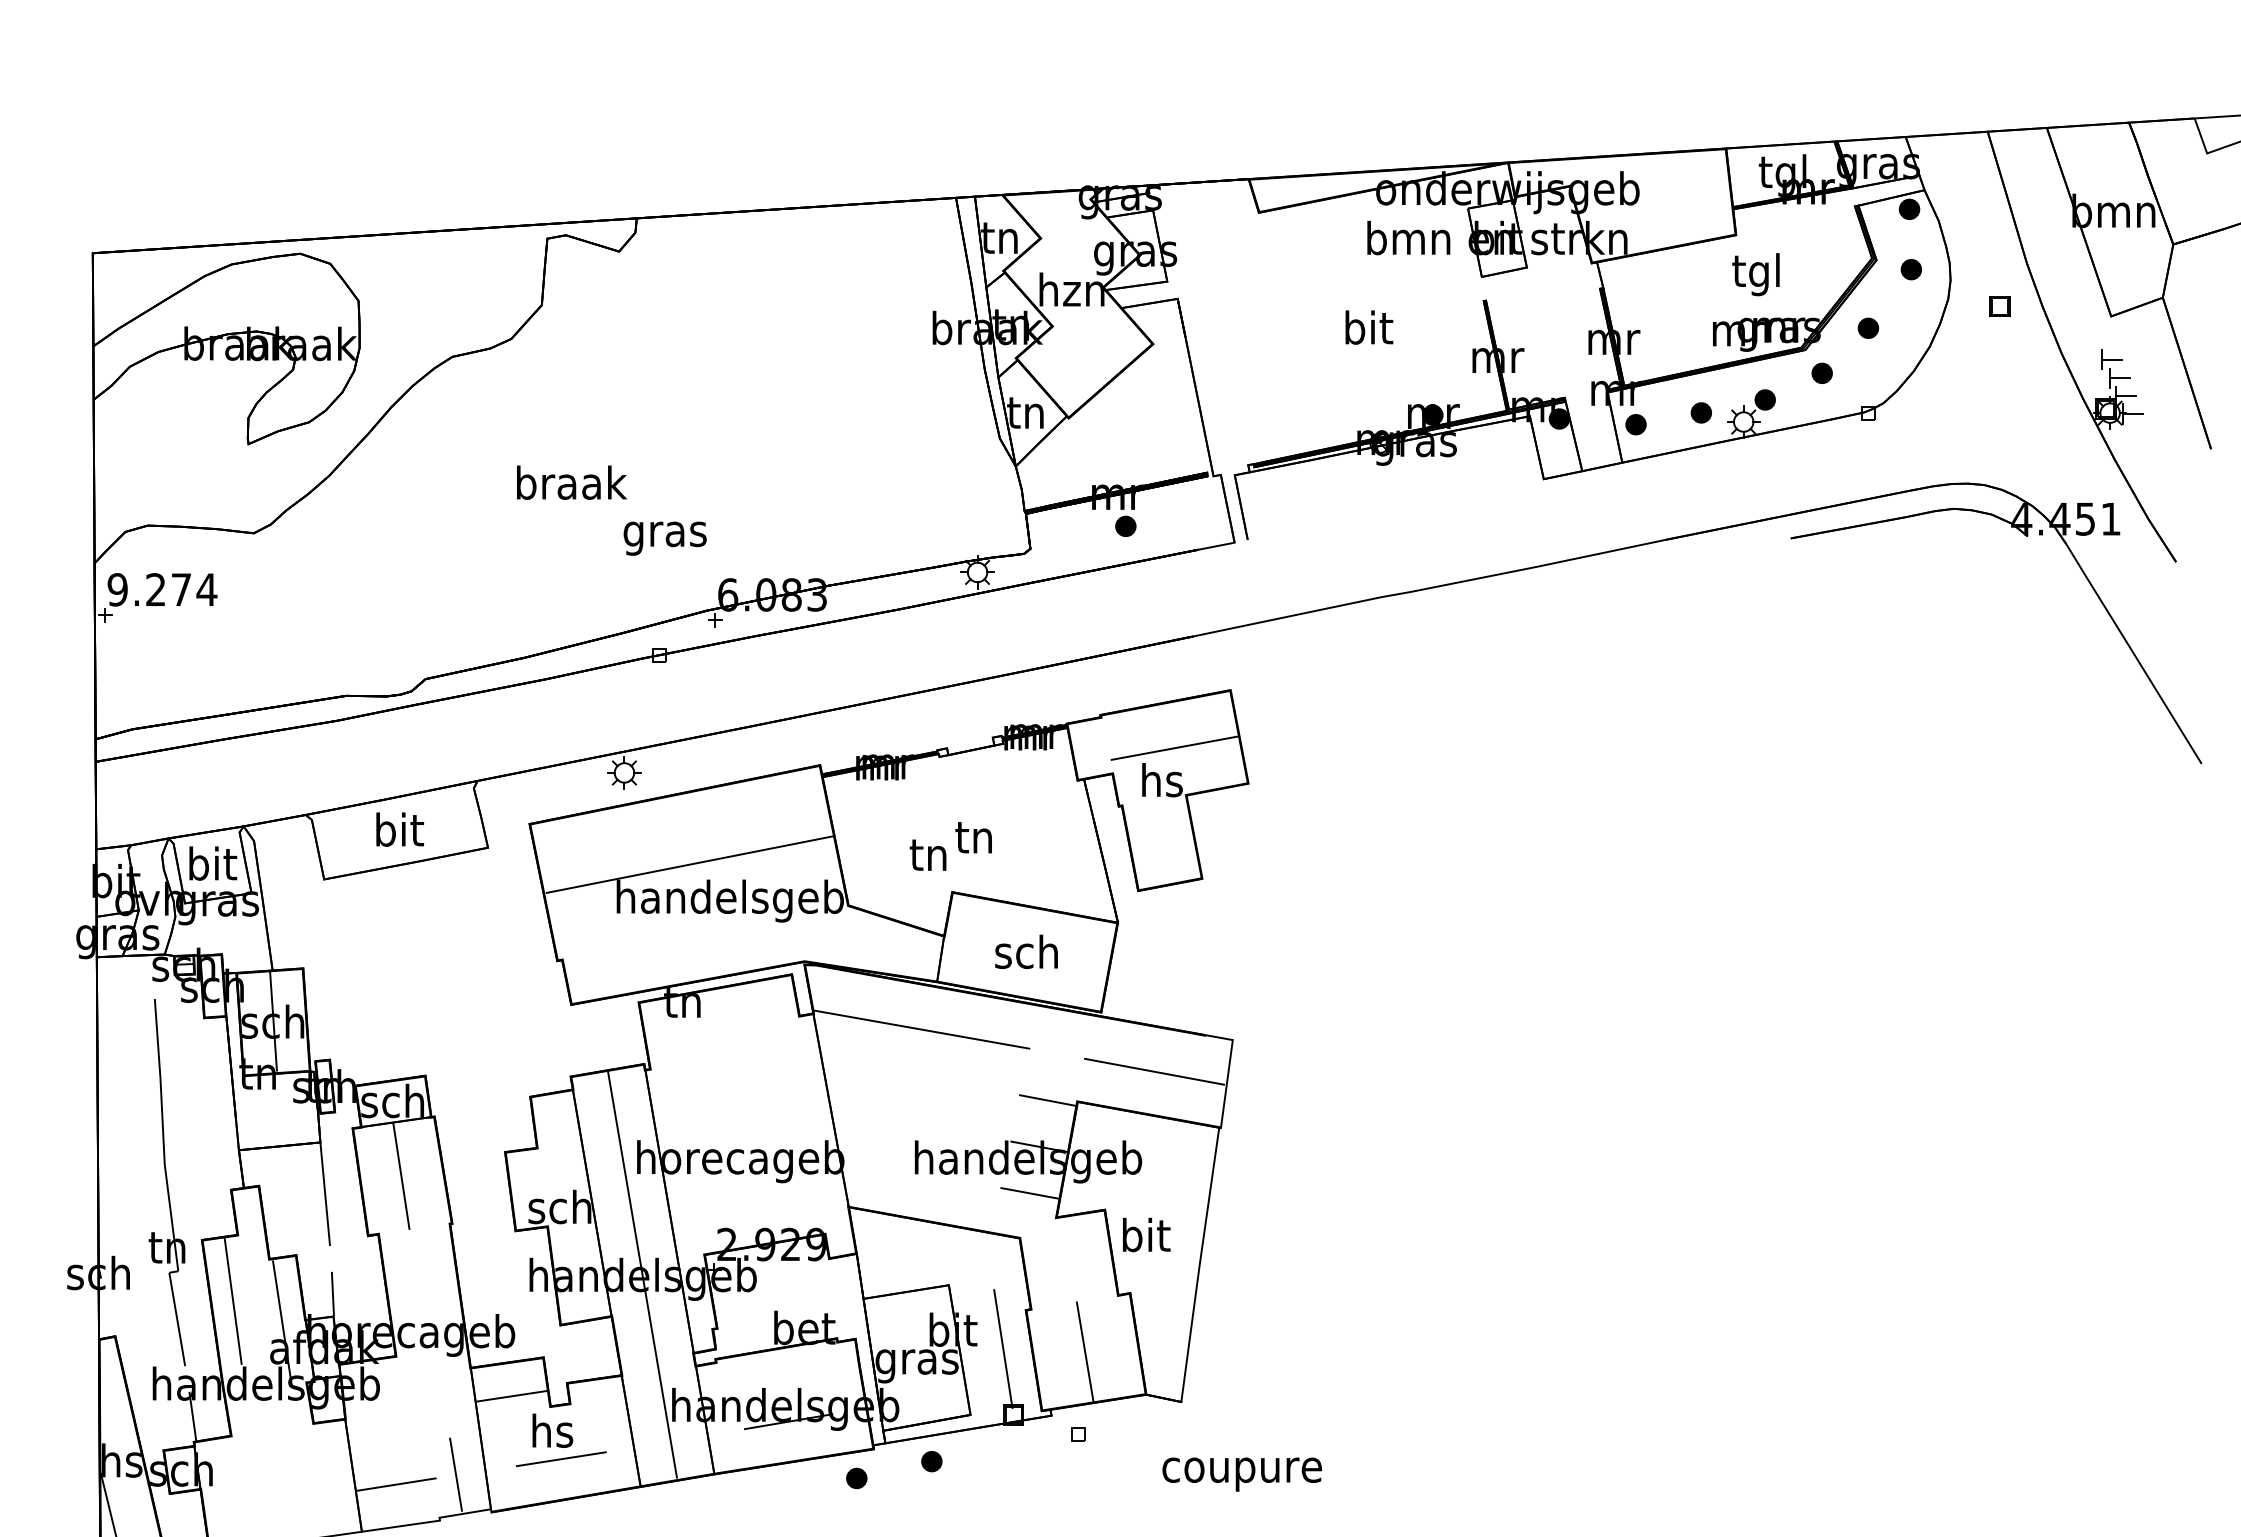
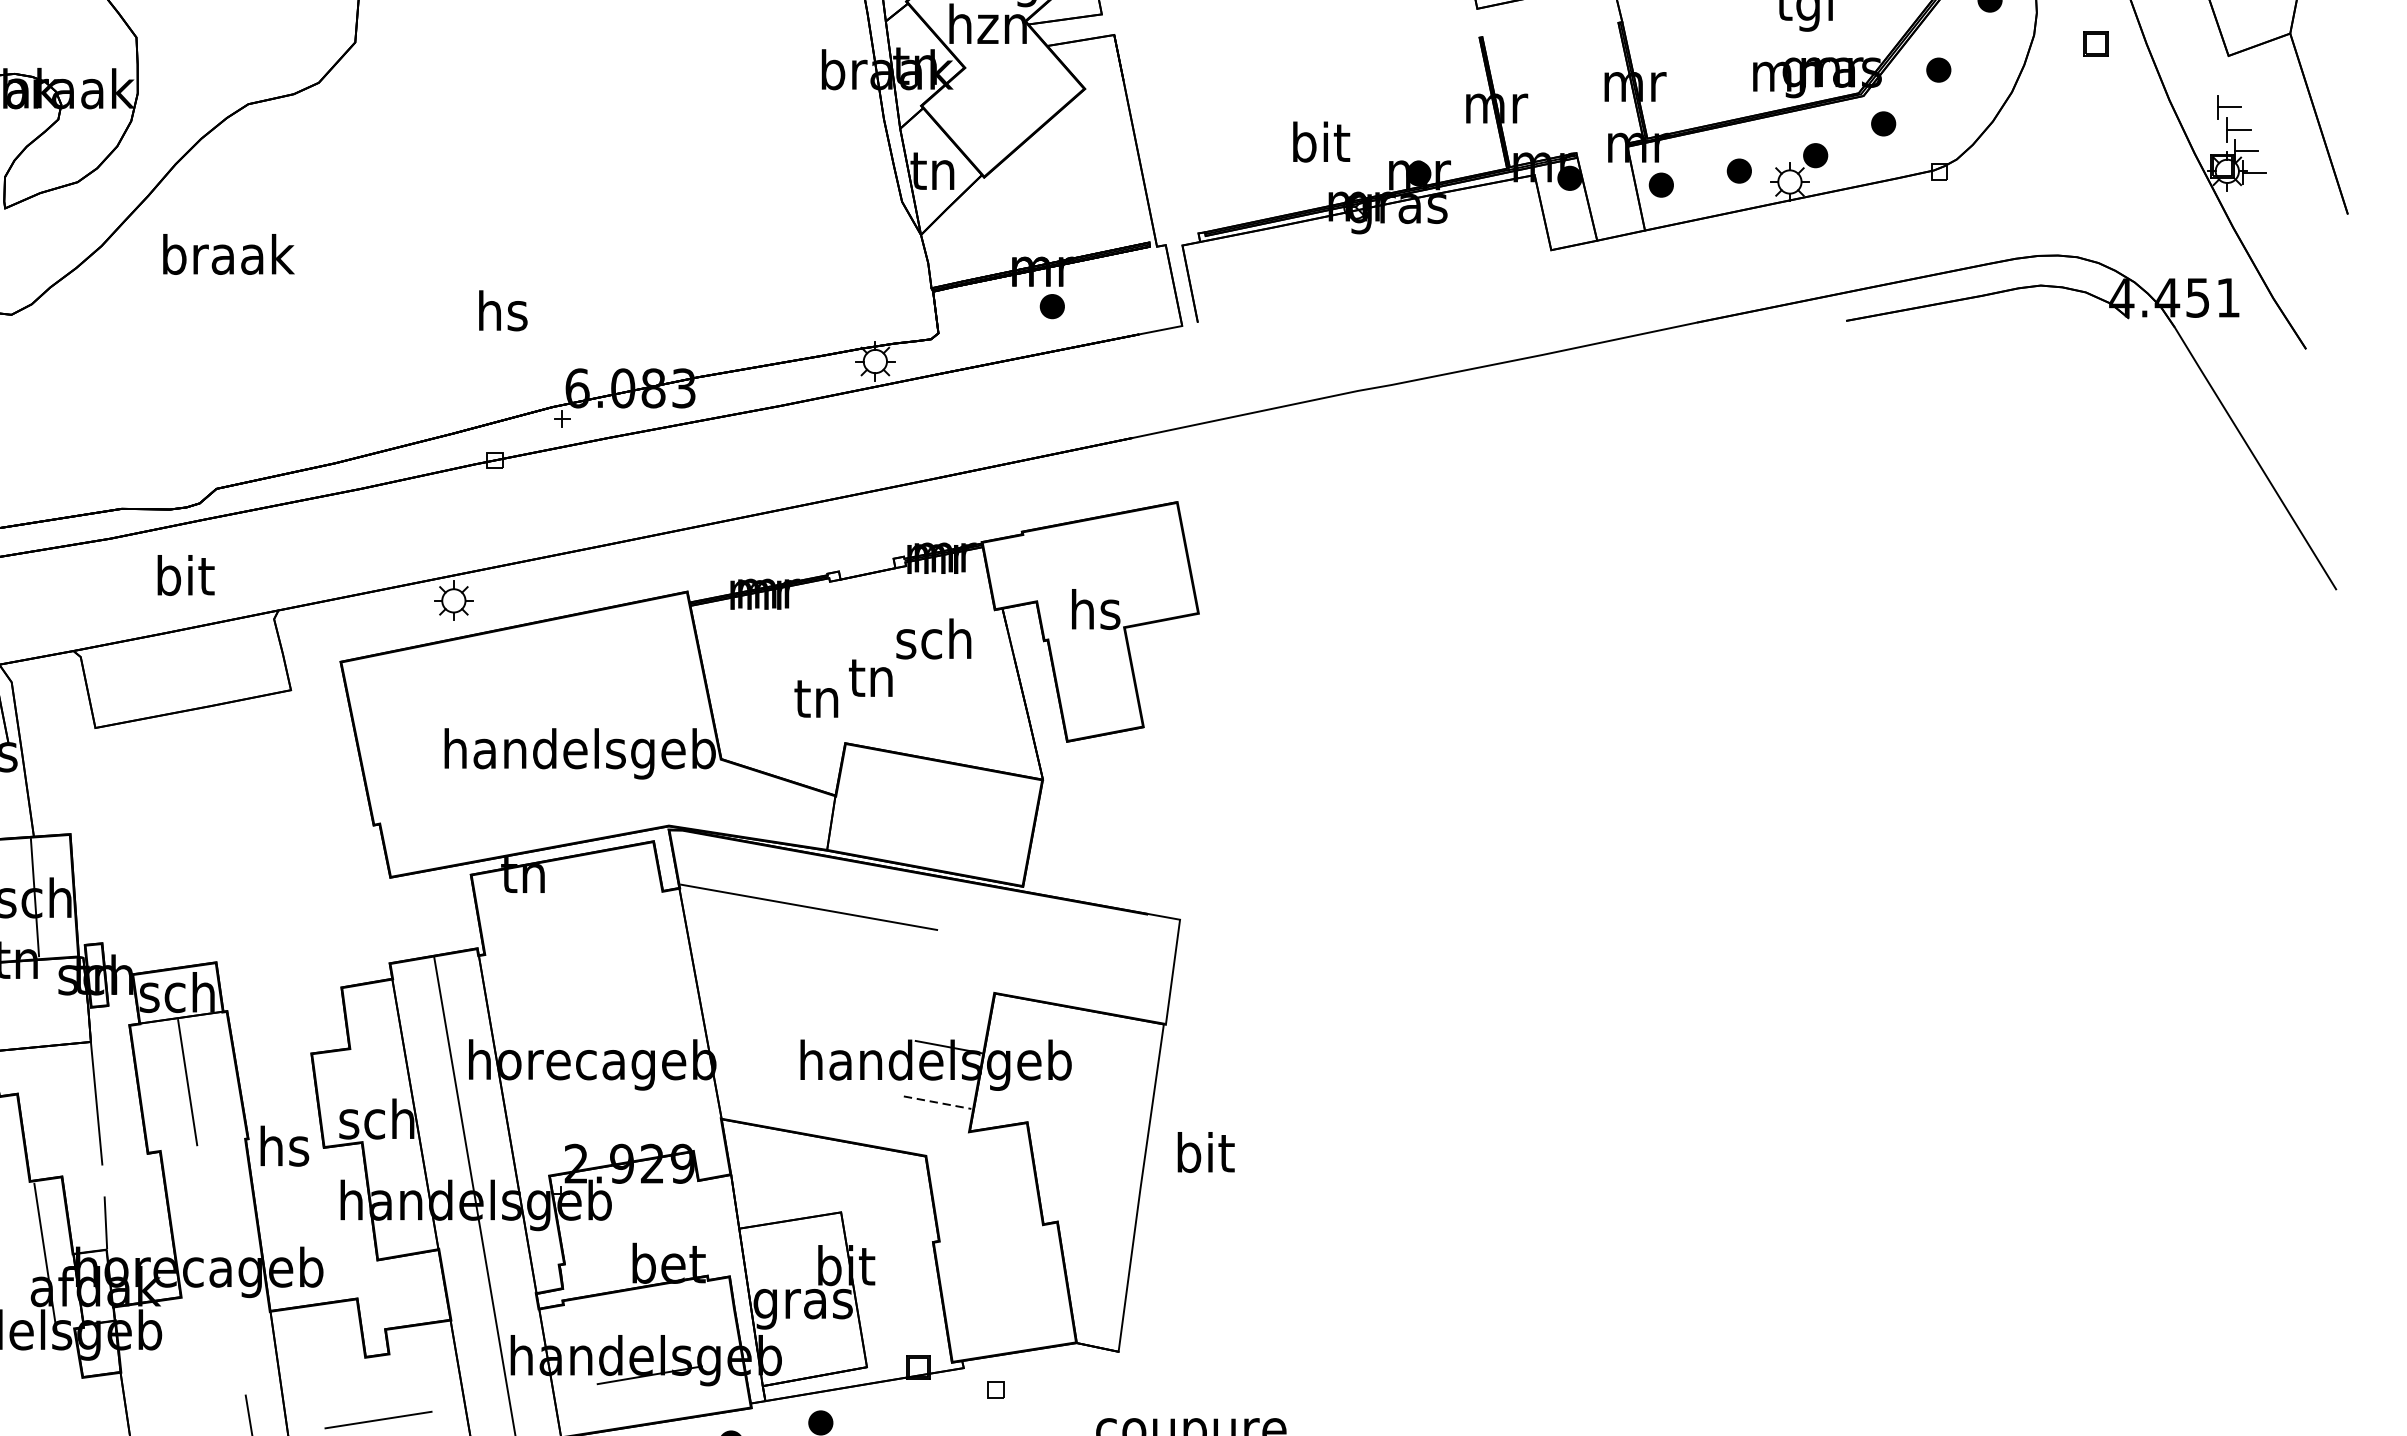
text: (1369, 327) -> (1321, 141), moved
text: (571, 482) -> (228, 254), moved
text: (664, 533) -> (501, 315), gras -> hs
line: (1174, 747) -> (1110, 570), removed
text: (399, 829) -> (185, 575), moved
line: (689, 864) -> (531, 710), removed
text: (1026, 951) -> (933, 638), moved
line: (1154, 1071) -> (1086, 957), removed
line: (1047, 1100) -> (958, 991), removed
line: (1029, 1193) -> (937, 1102), solid -> dashed
text: (1146, 1234) -> (1205, 1151), moved
line: (1003, 1349) -> (906, 1289), removed
line: (1084, 1351) -> (1003, 1291), removed
line: (511, 1396) -> (319, 1345), removed
text: (552, 1430) -> (284, 1145), moved

